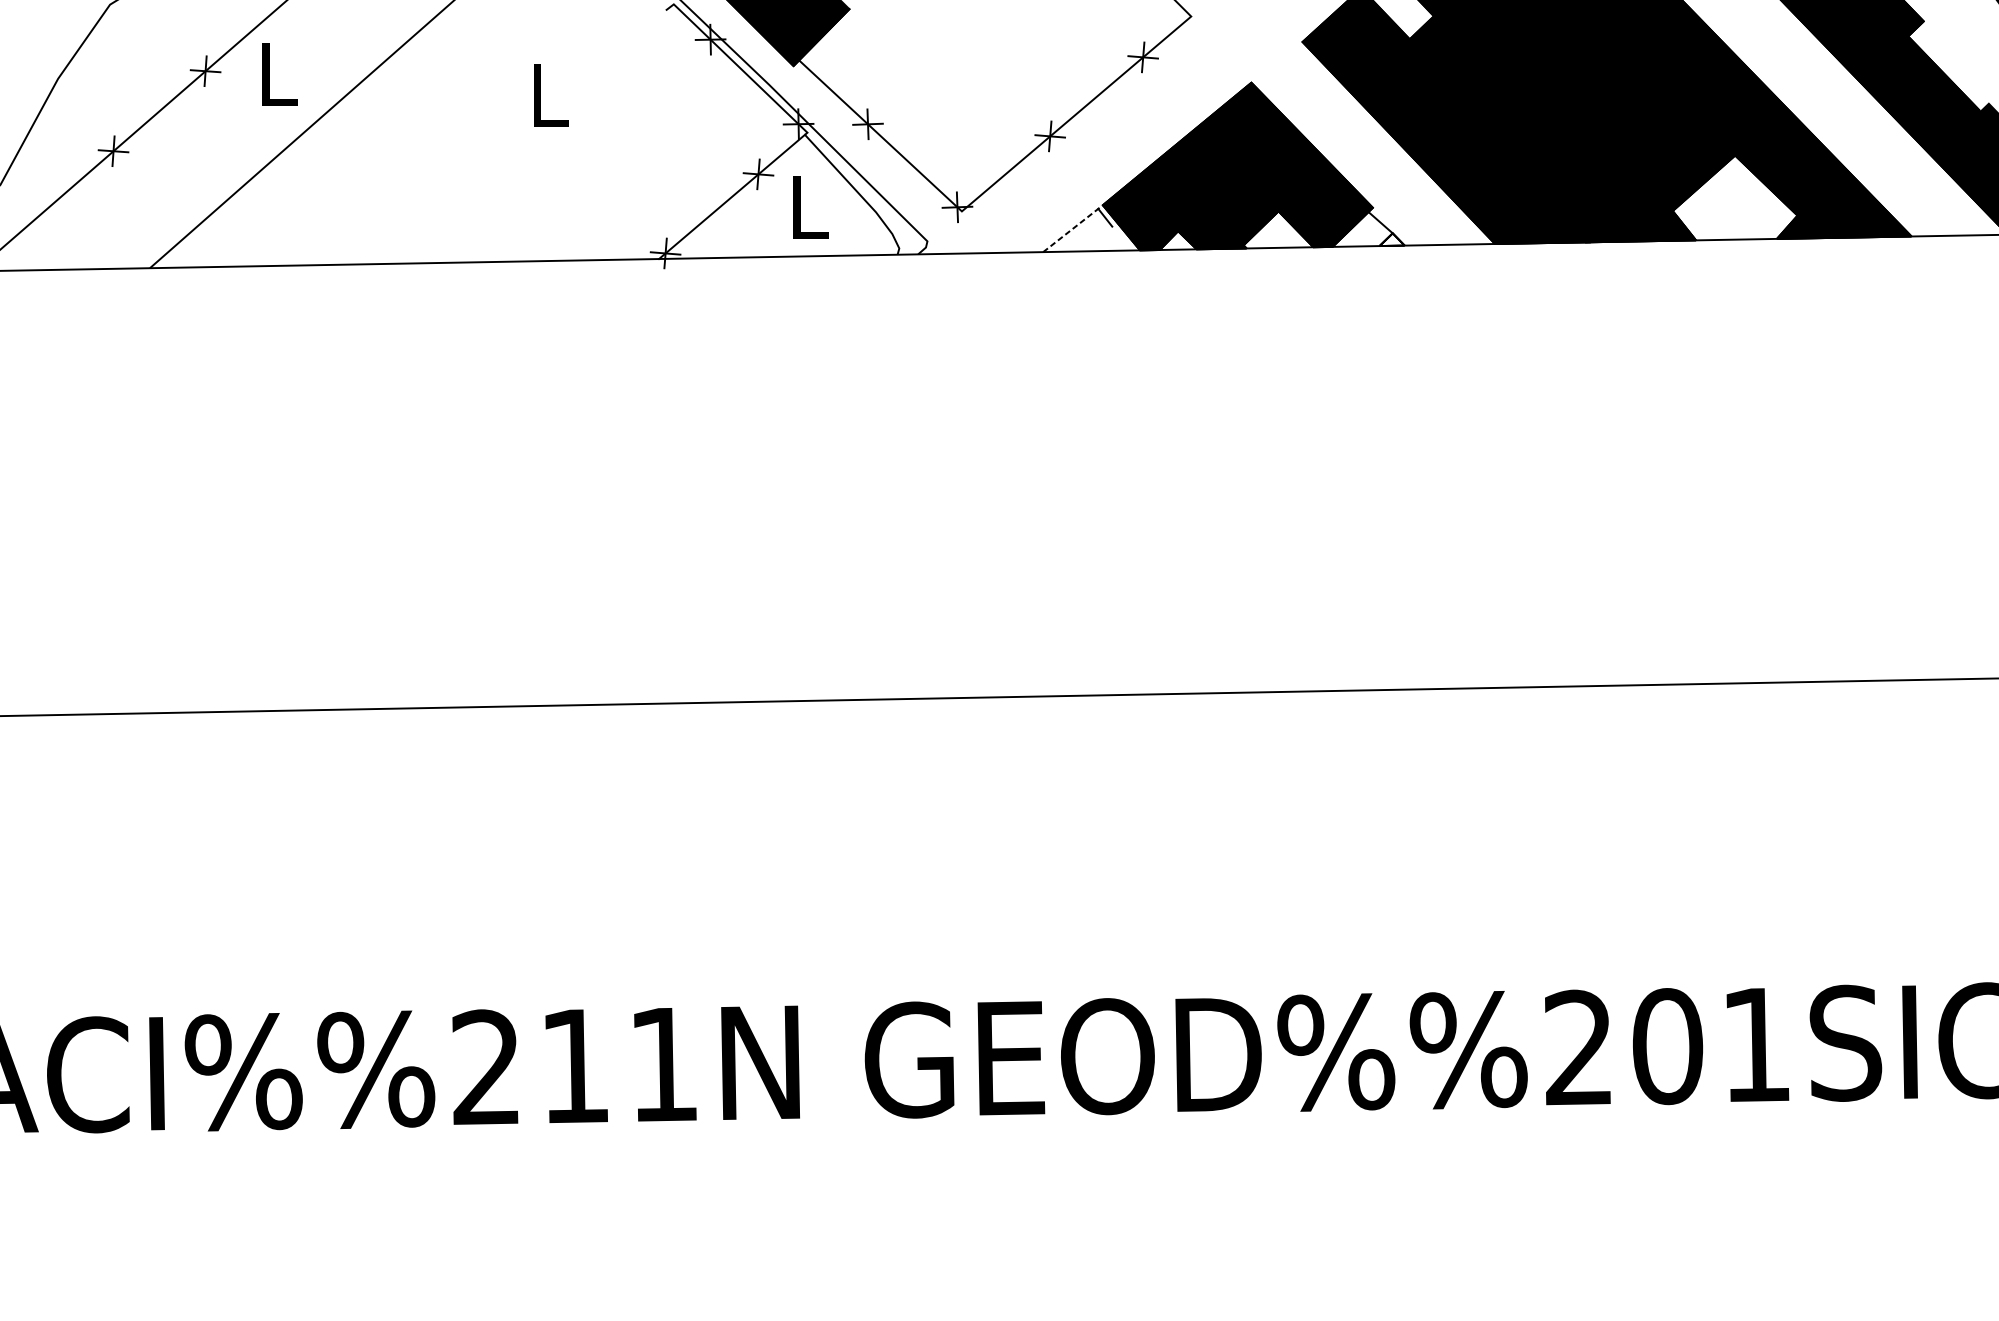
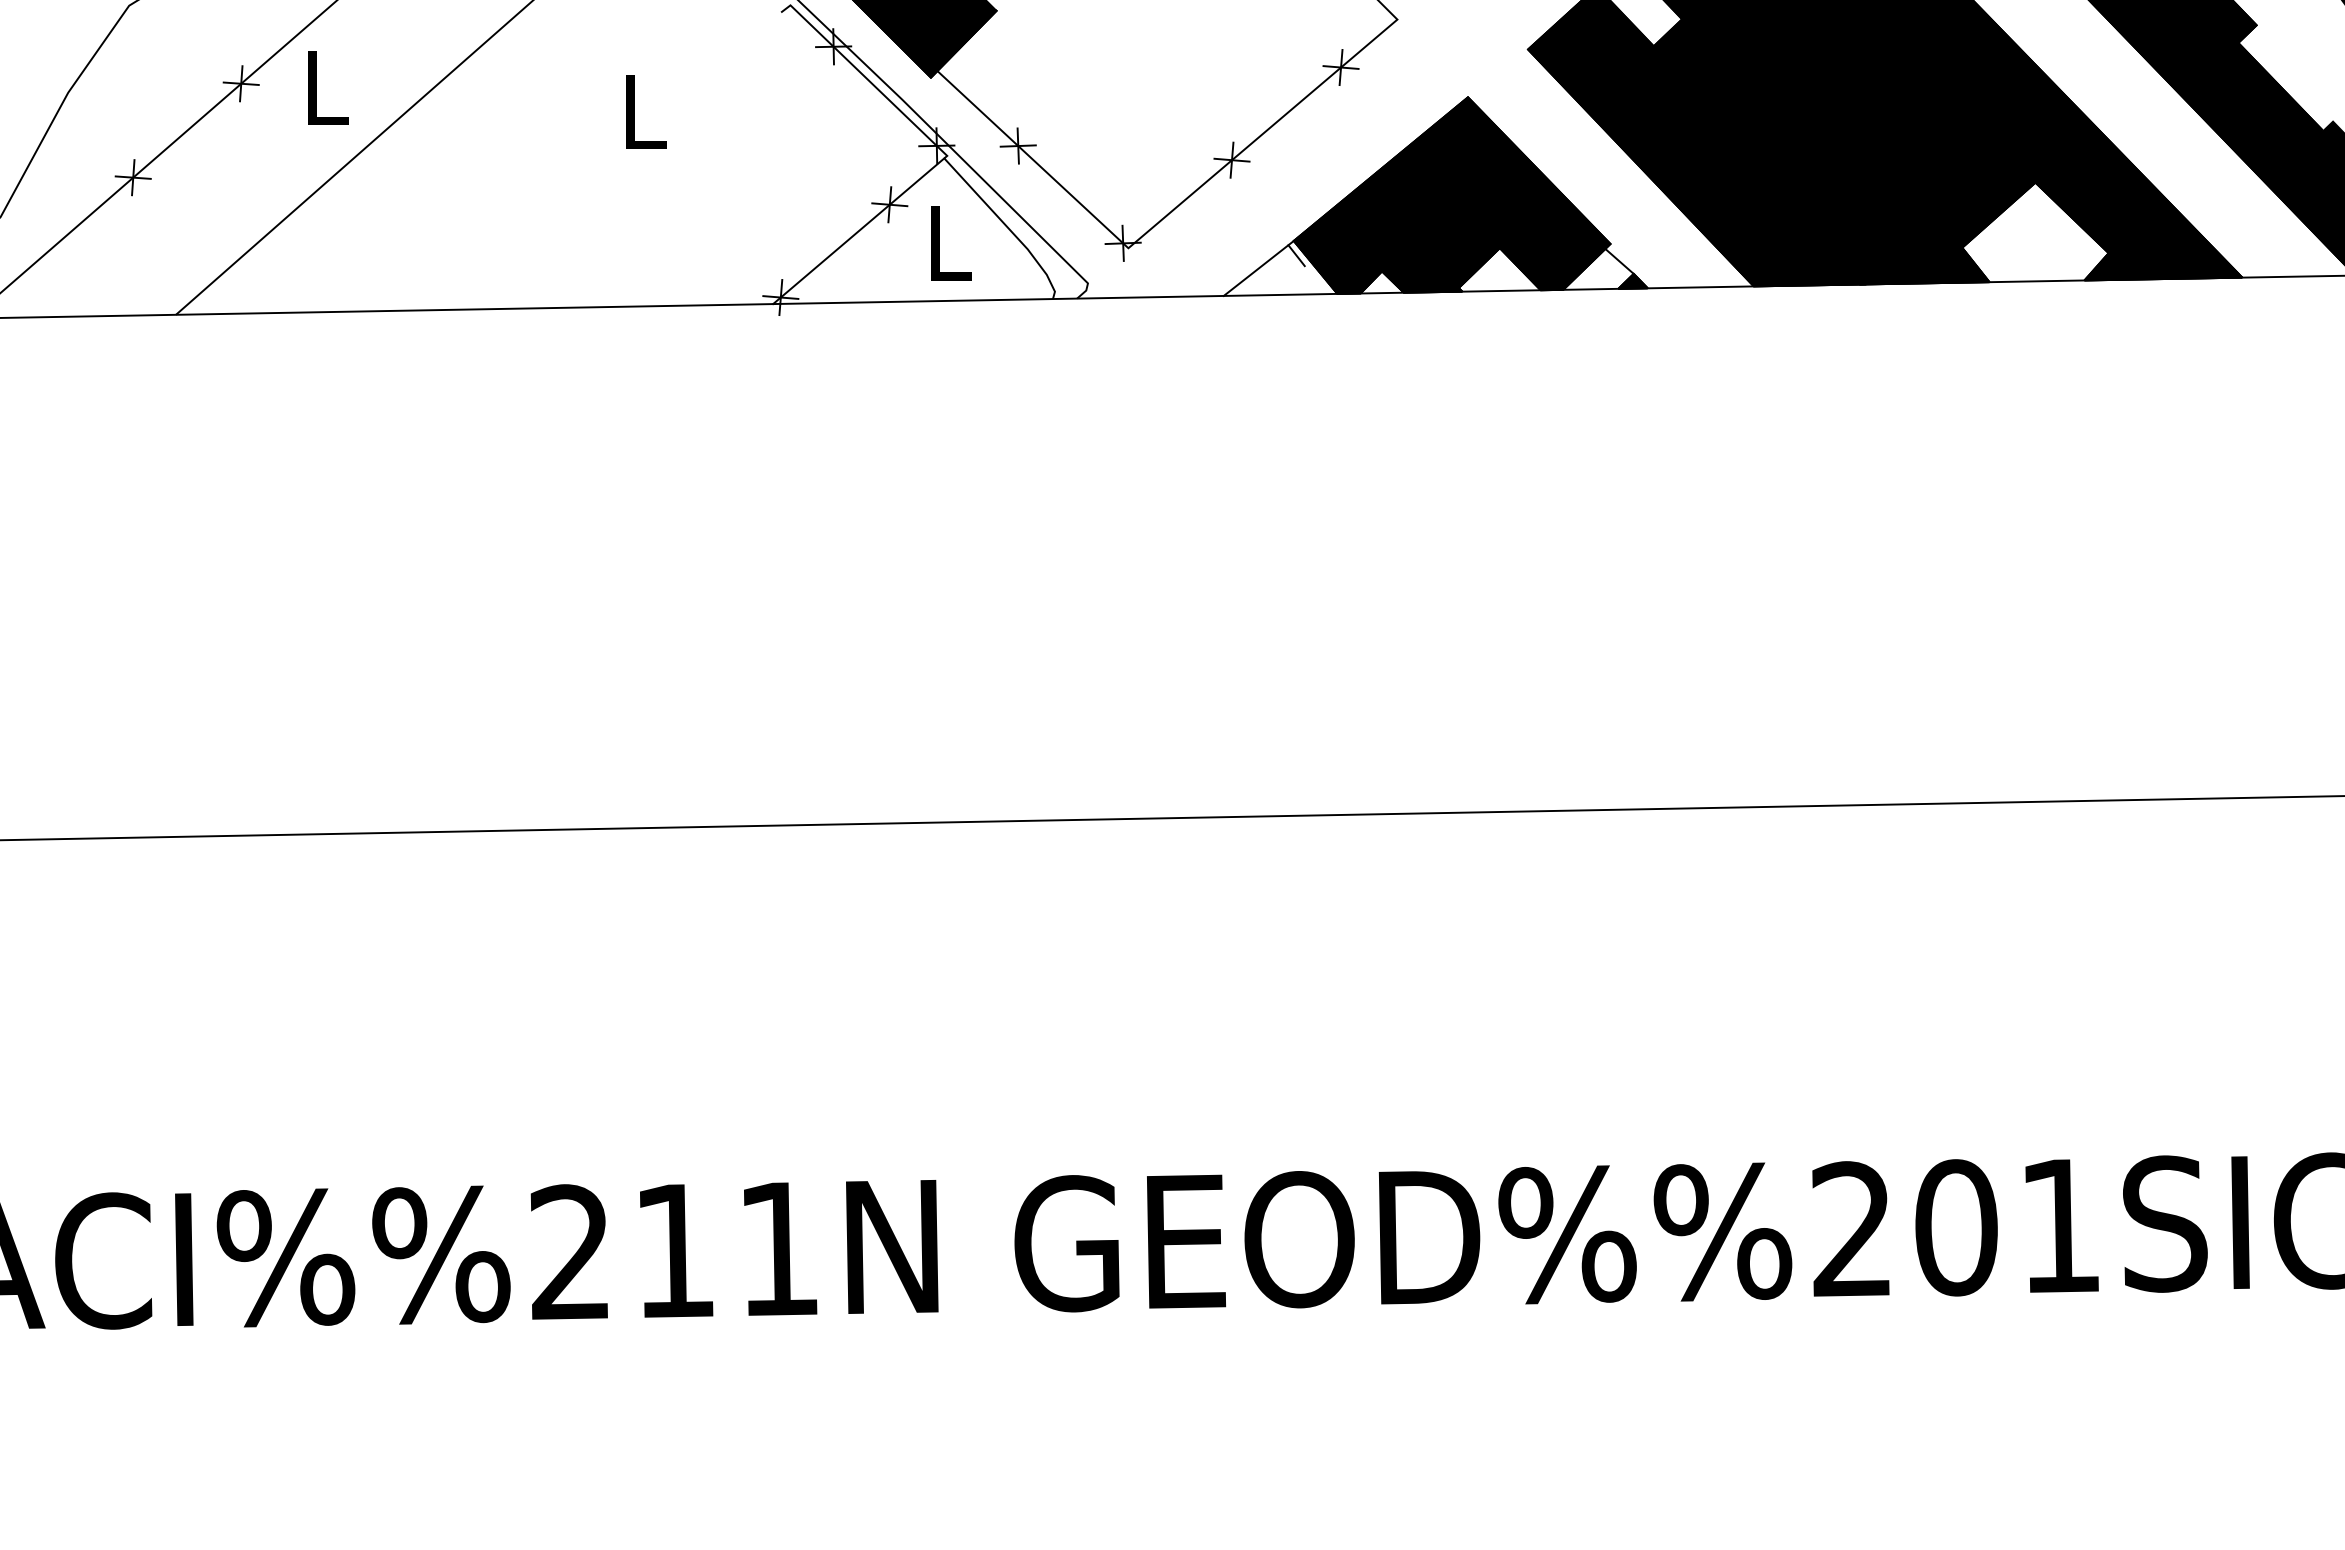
line: (1072, 228) -> (1258, 268), dashed -> solid
fill: (1391, 238) -> (1632, 280), added

